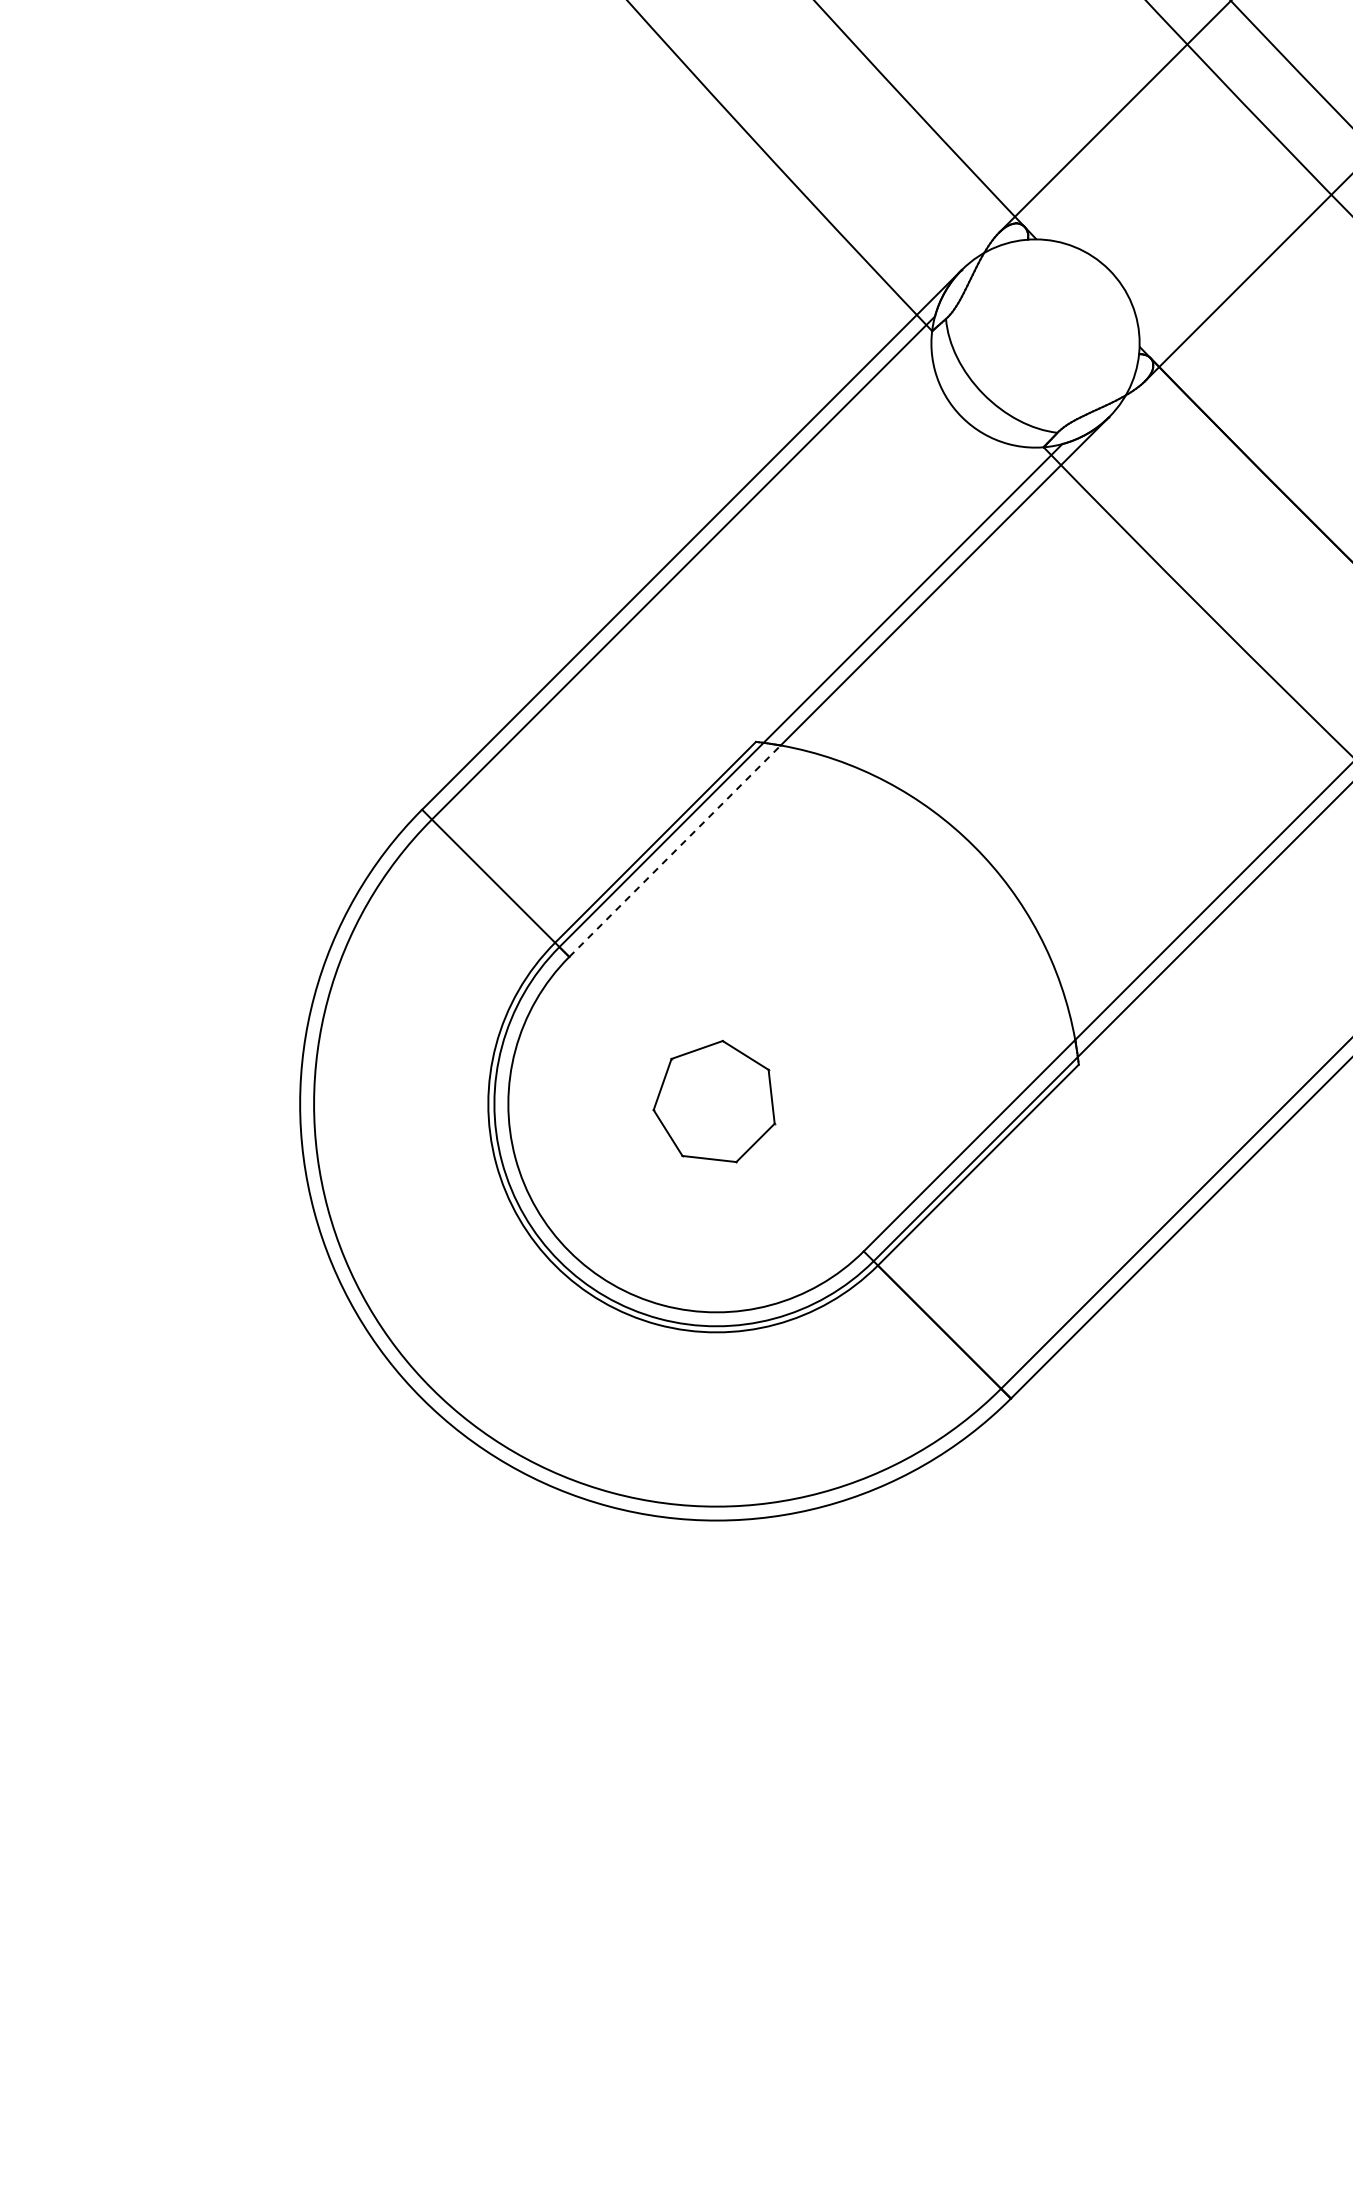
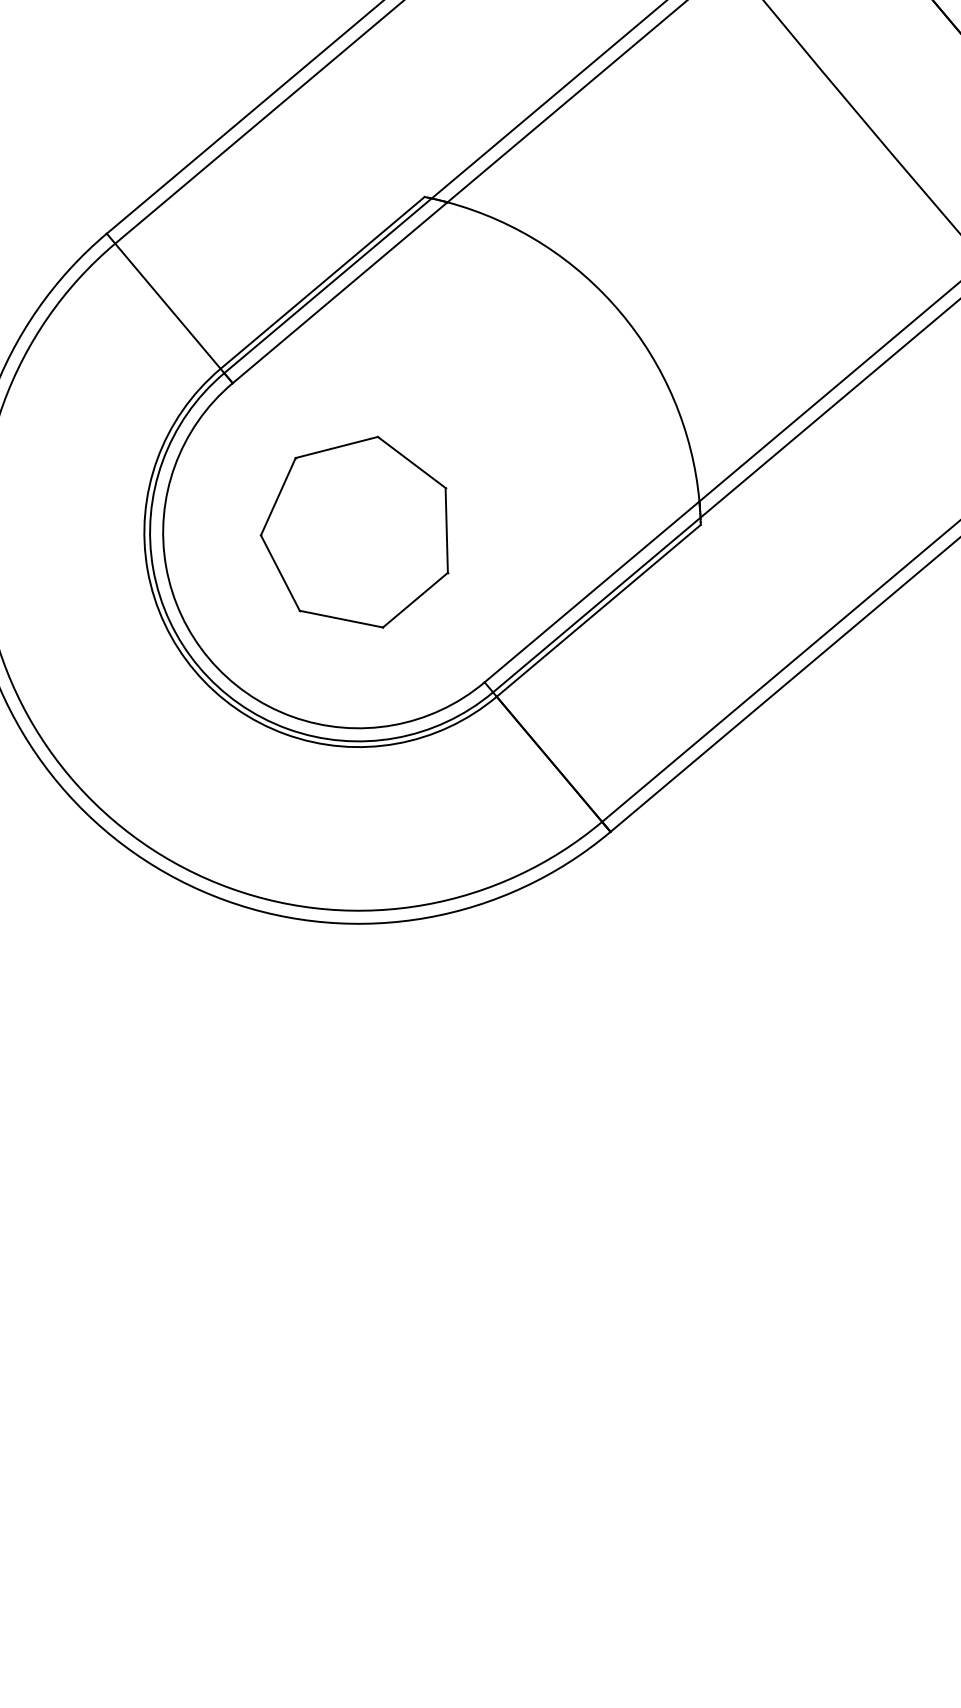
line: (675, 851) -> (340, 293), dashed -> solid
part: (714, 1101) -> (356, 530), size x1.67

